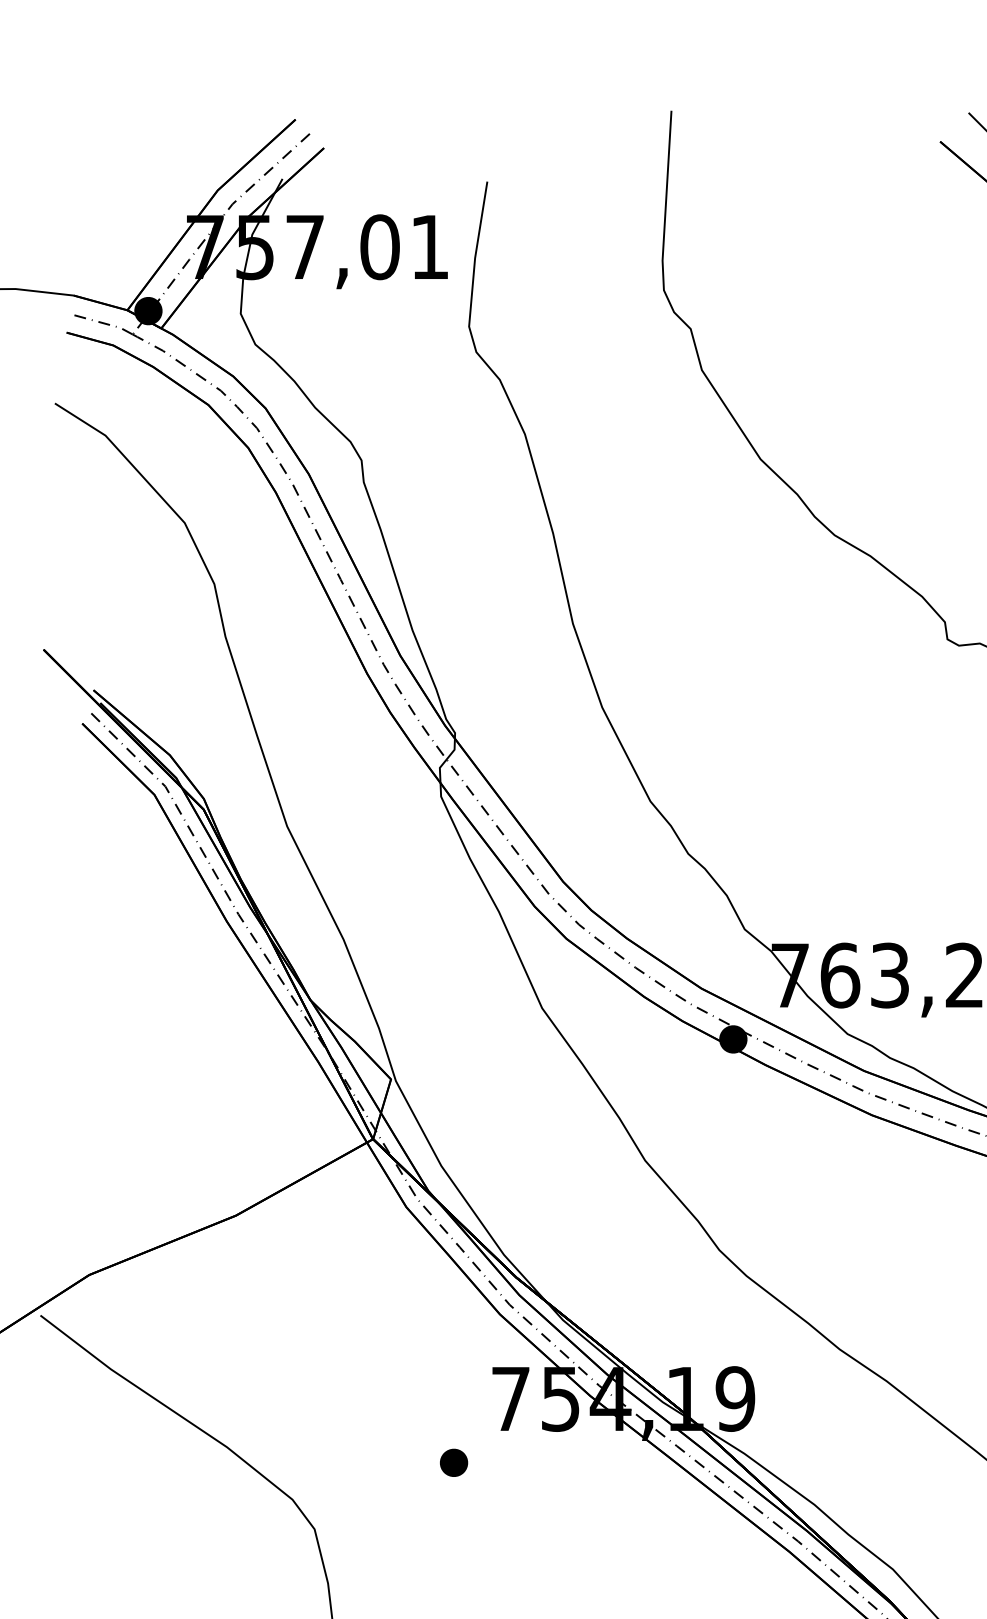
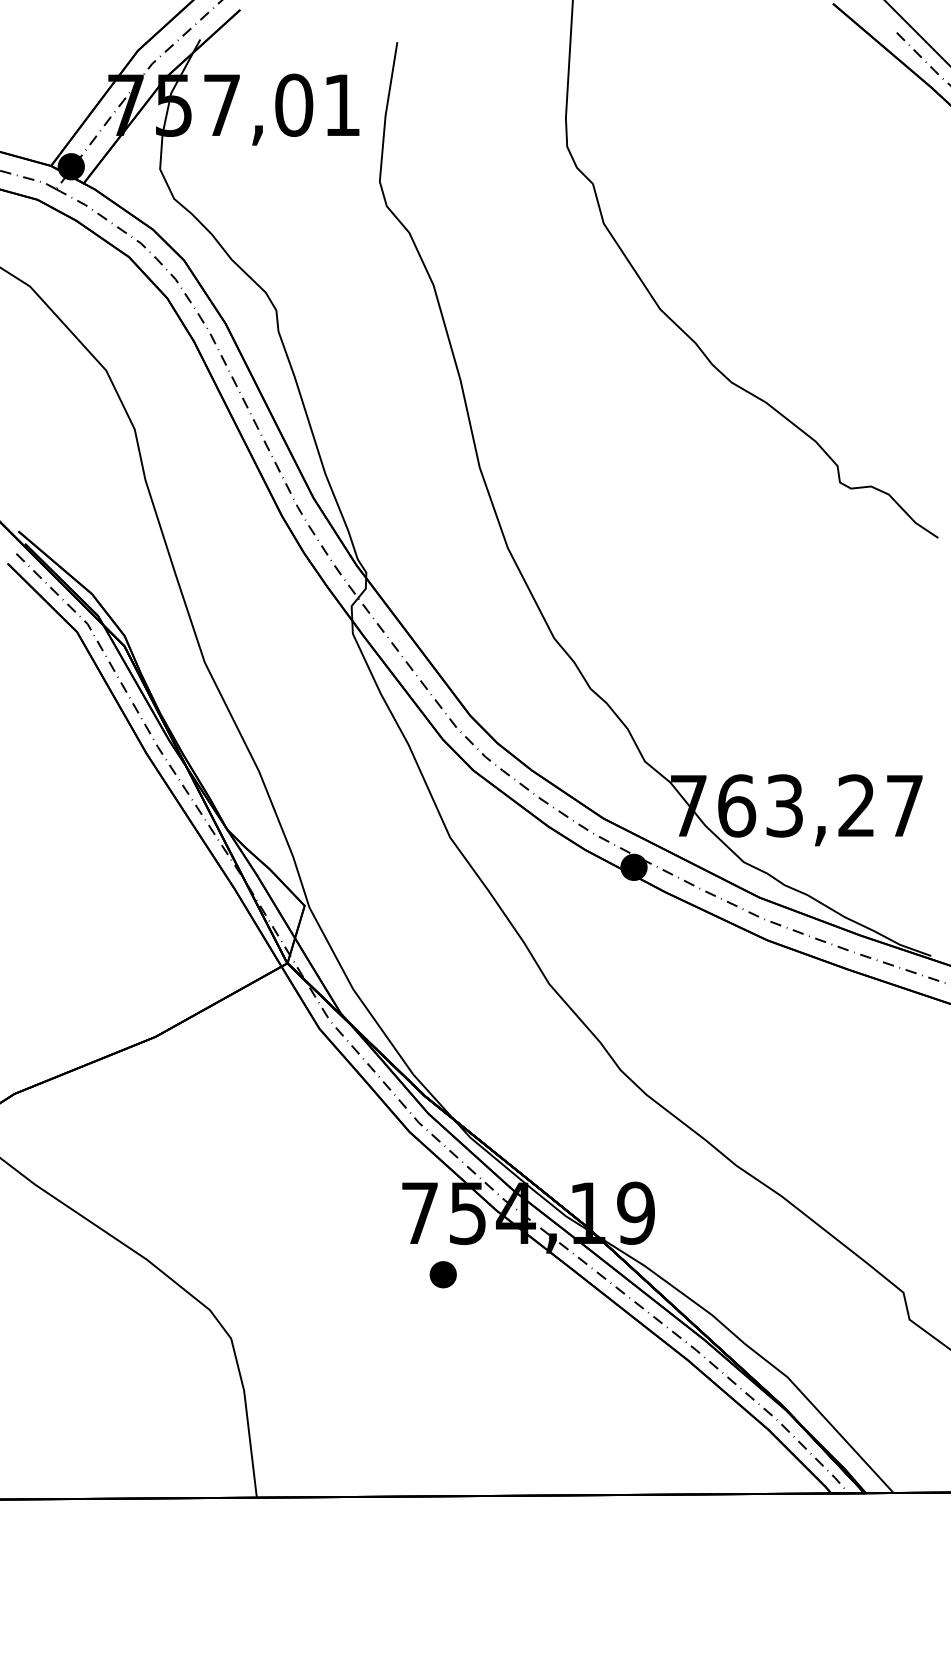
part: (453, 1462) -> (442, 1274), moved

